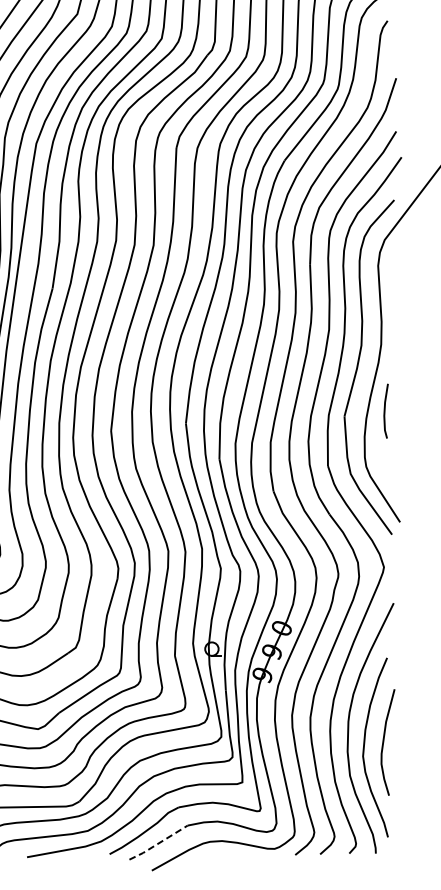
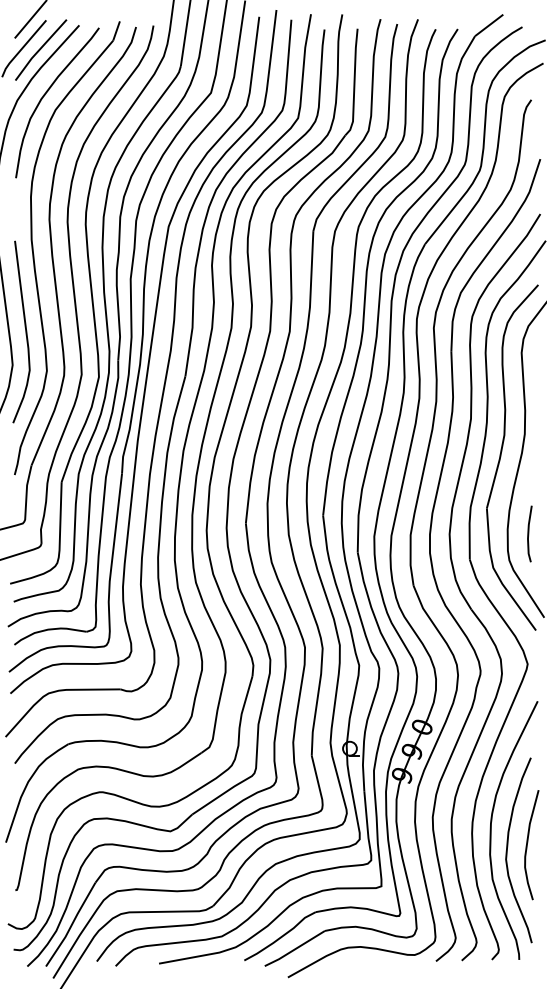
line: (385, 410) -> (529, 533), moved
line: (159, 843) -> (295, 949), dashed -> solid

